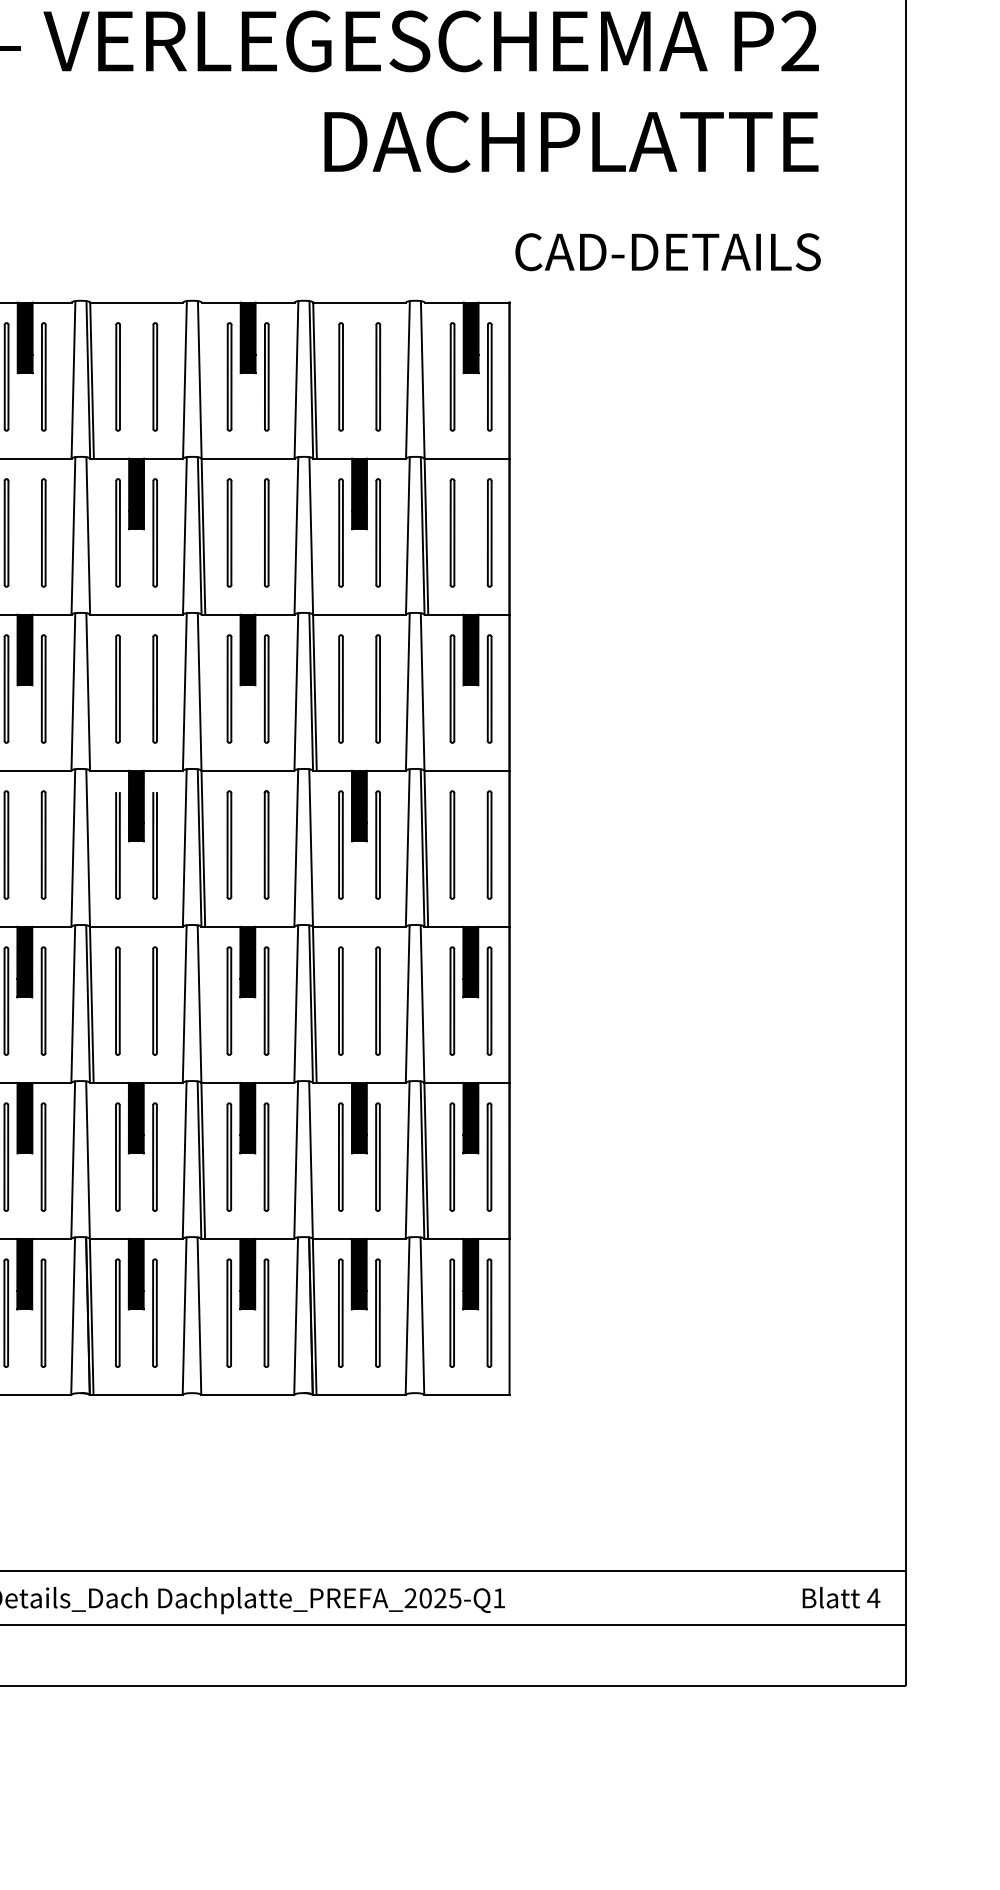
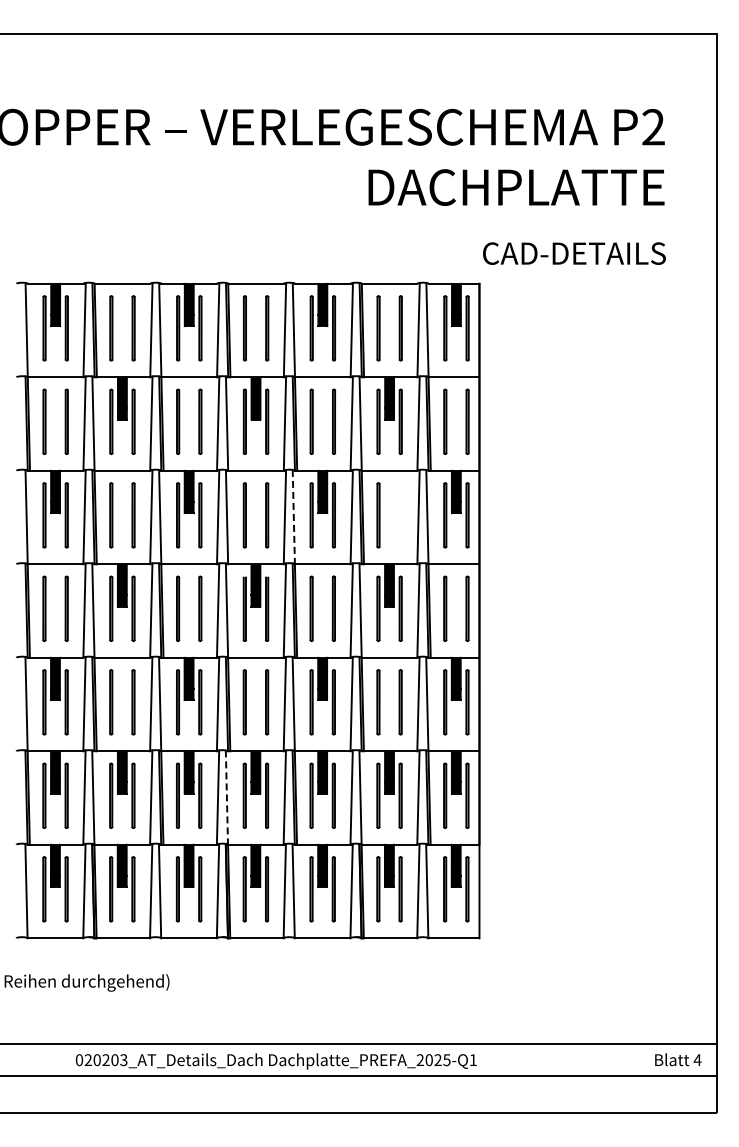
line: (377, 689) -> (400, 515), removed
line: (199, 692) -> (293, 517), solid -> dashed
line: (87, 1161) -> (226, 798), solid -> dashed

